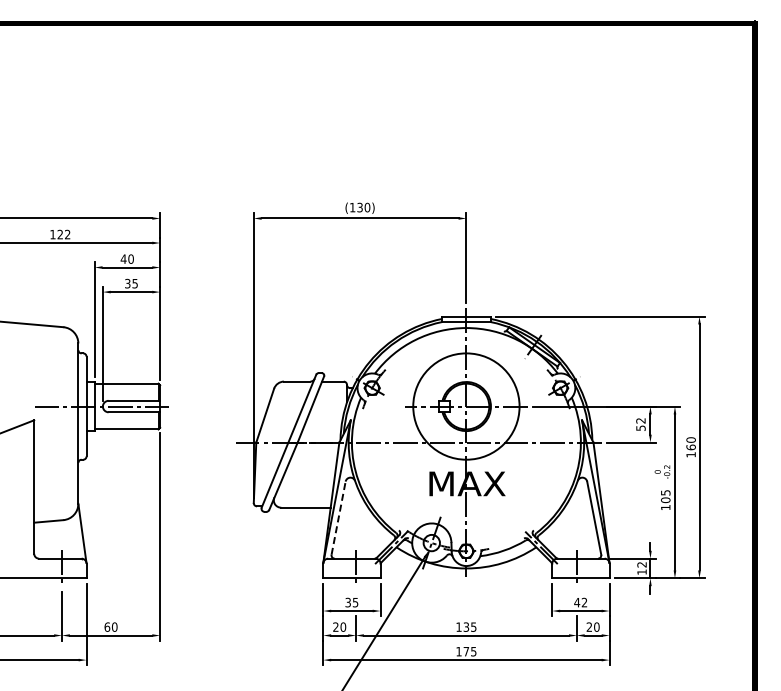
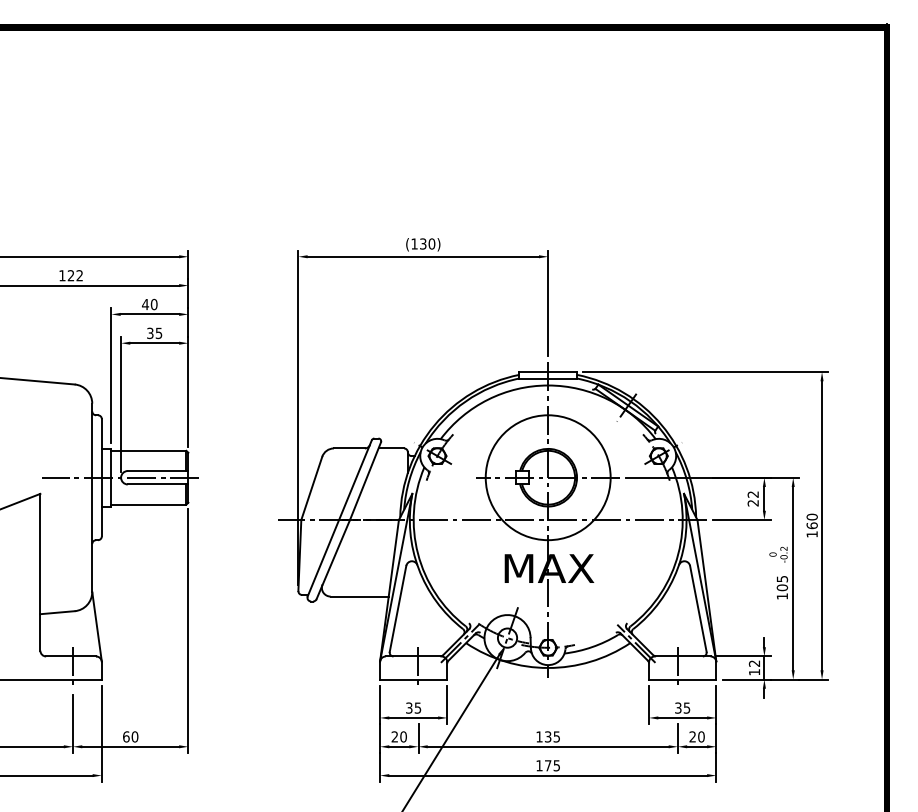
text: (640, 427) -> (752, 502), 52 -> 22
line: (338, 517) -> (397, 608), dashed -> solid
text: (580, 602) -> (682, 707), 42 -> 35

